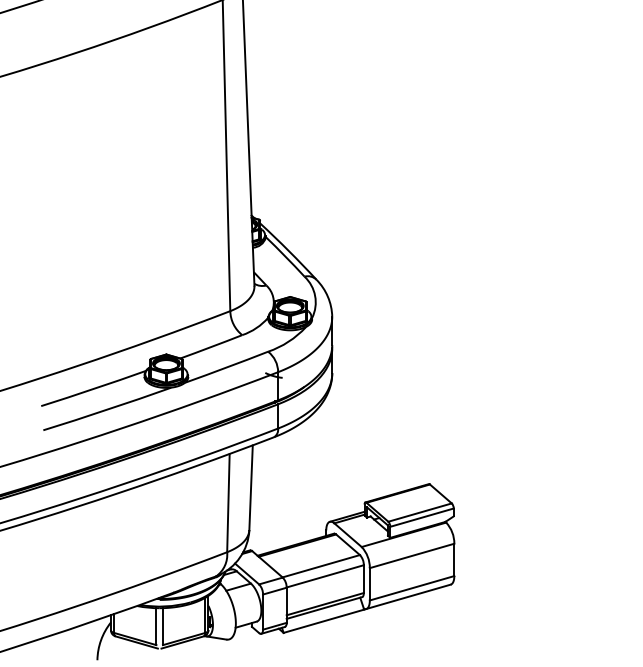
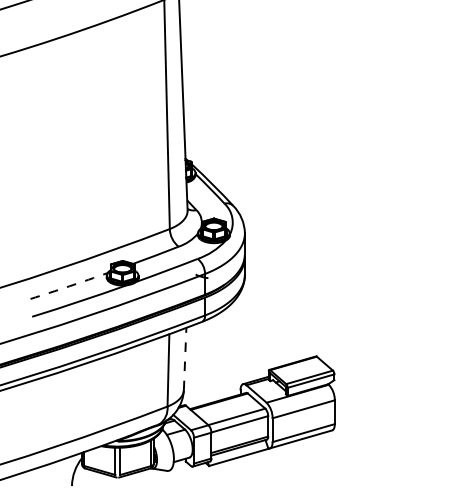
arc: (93, 388) -> (69, 286), solid -> dashed
line: (251, 487) -> (185, 358), solid -> dashed

